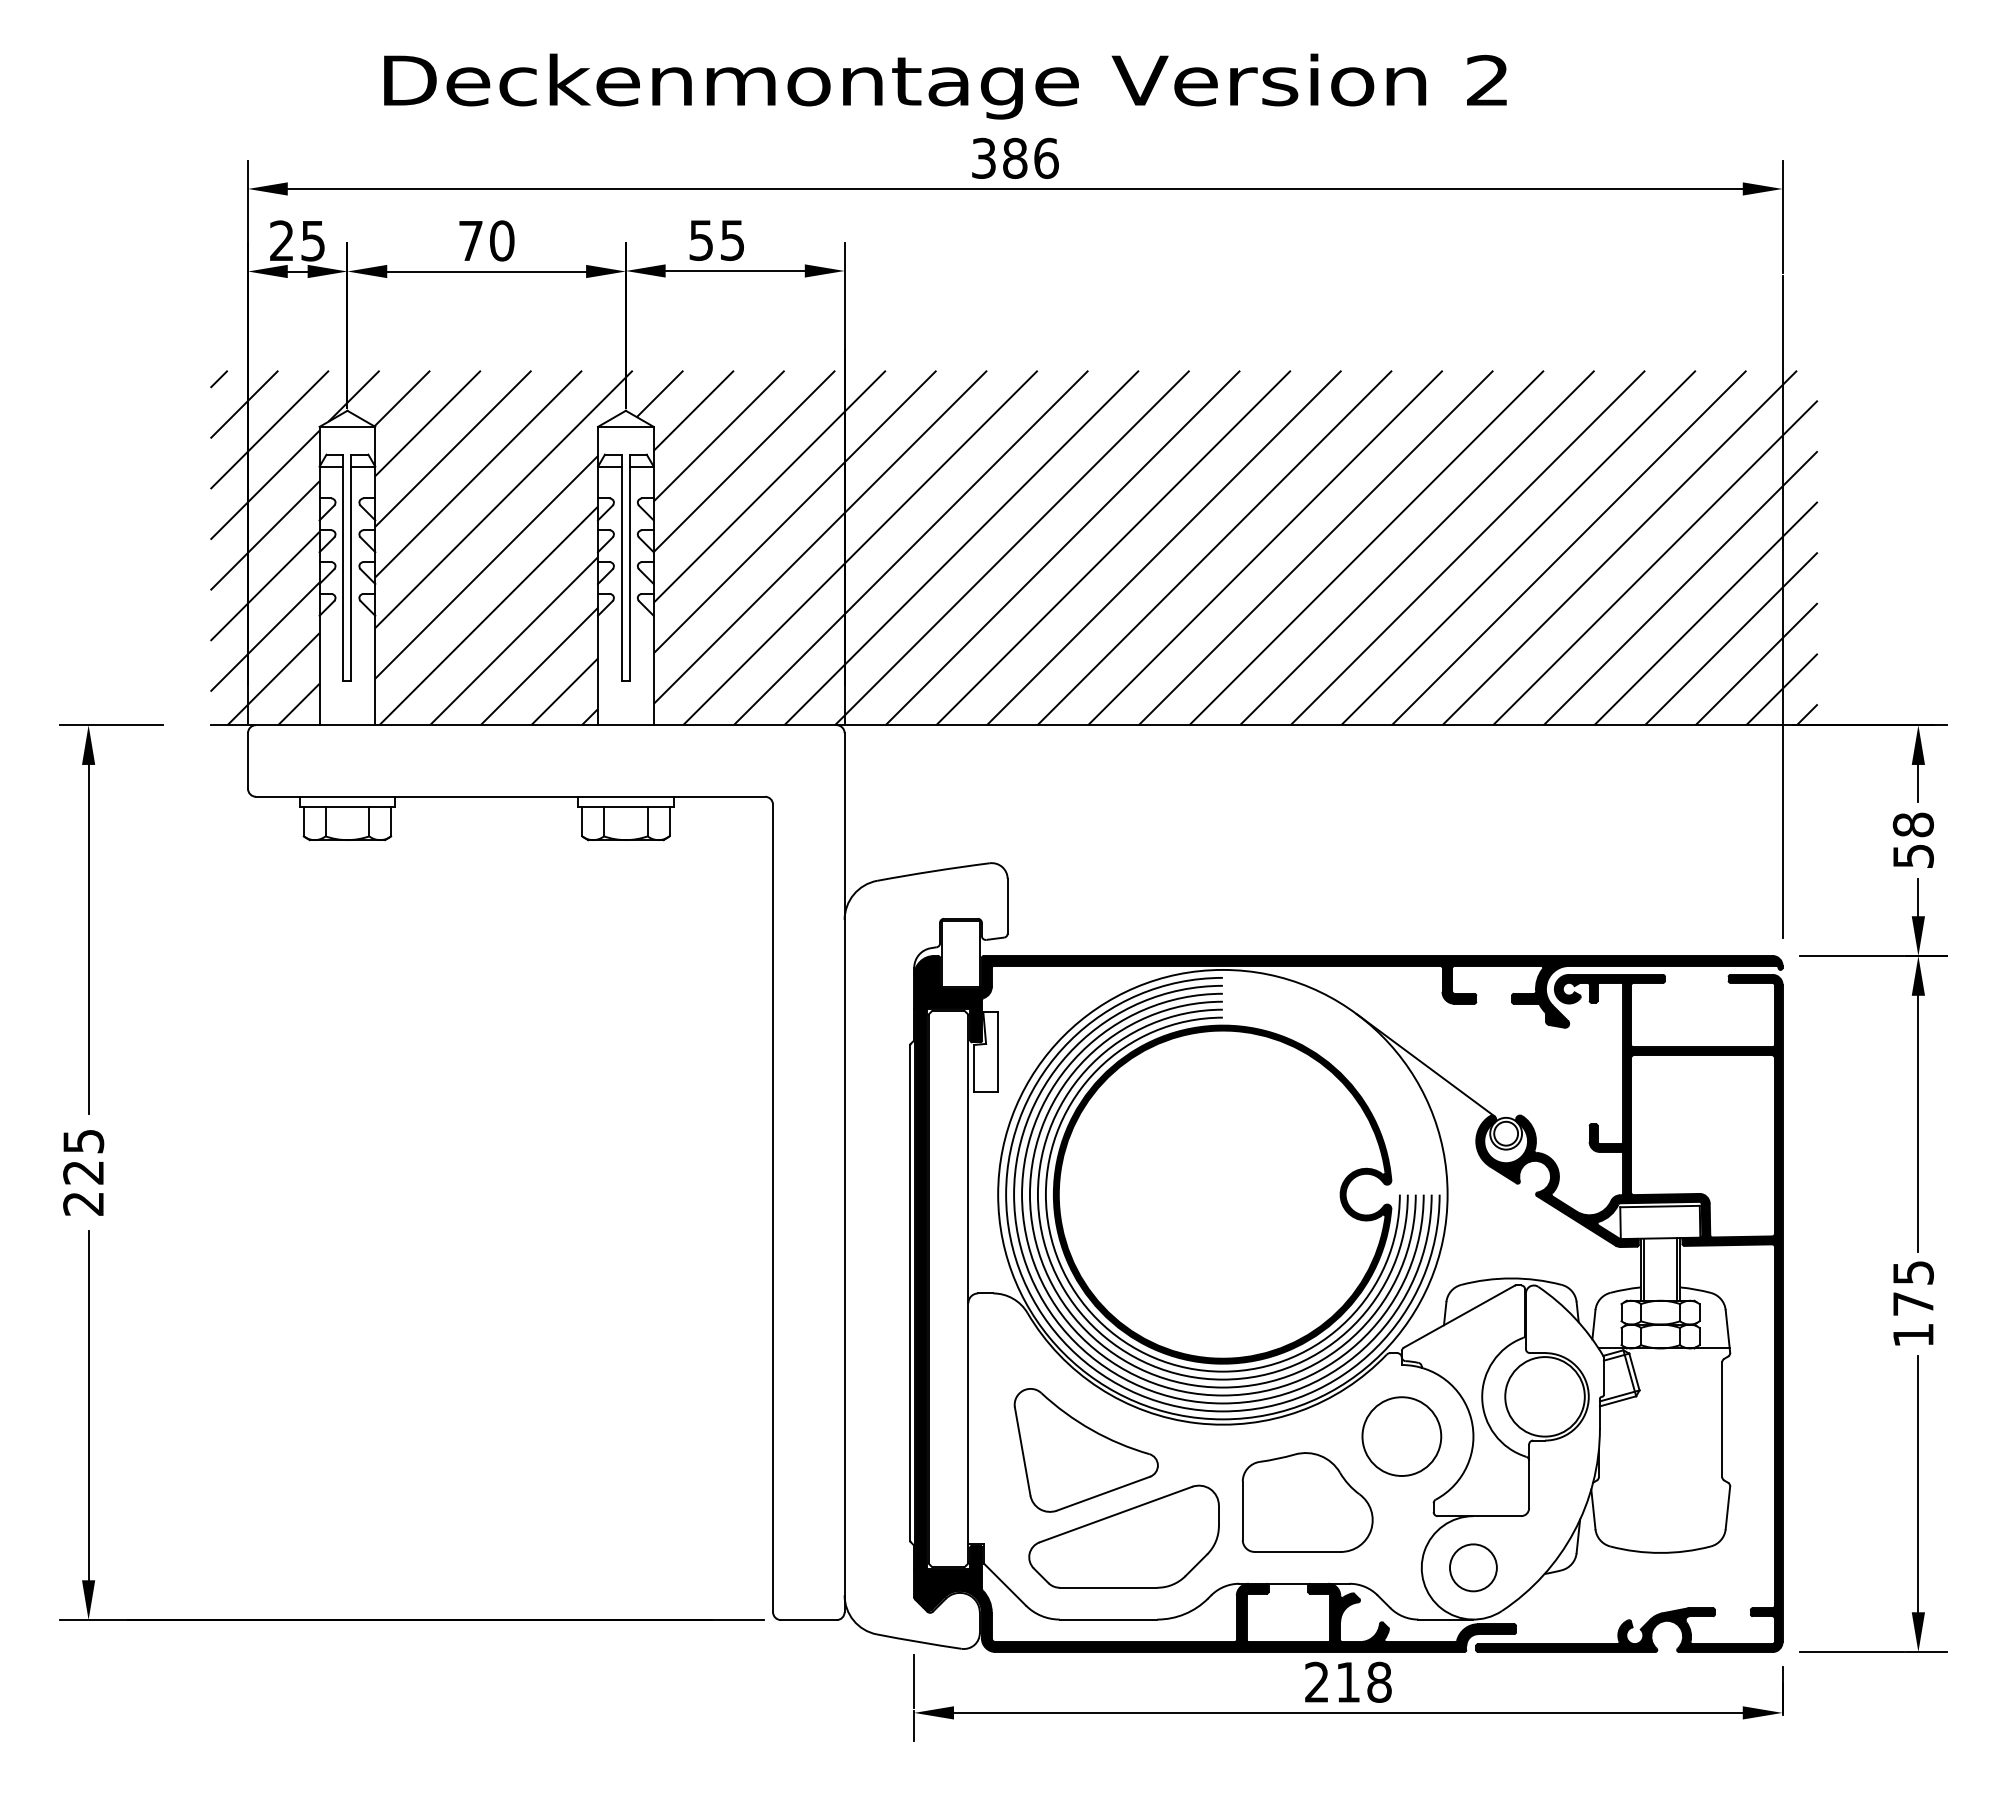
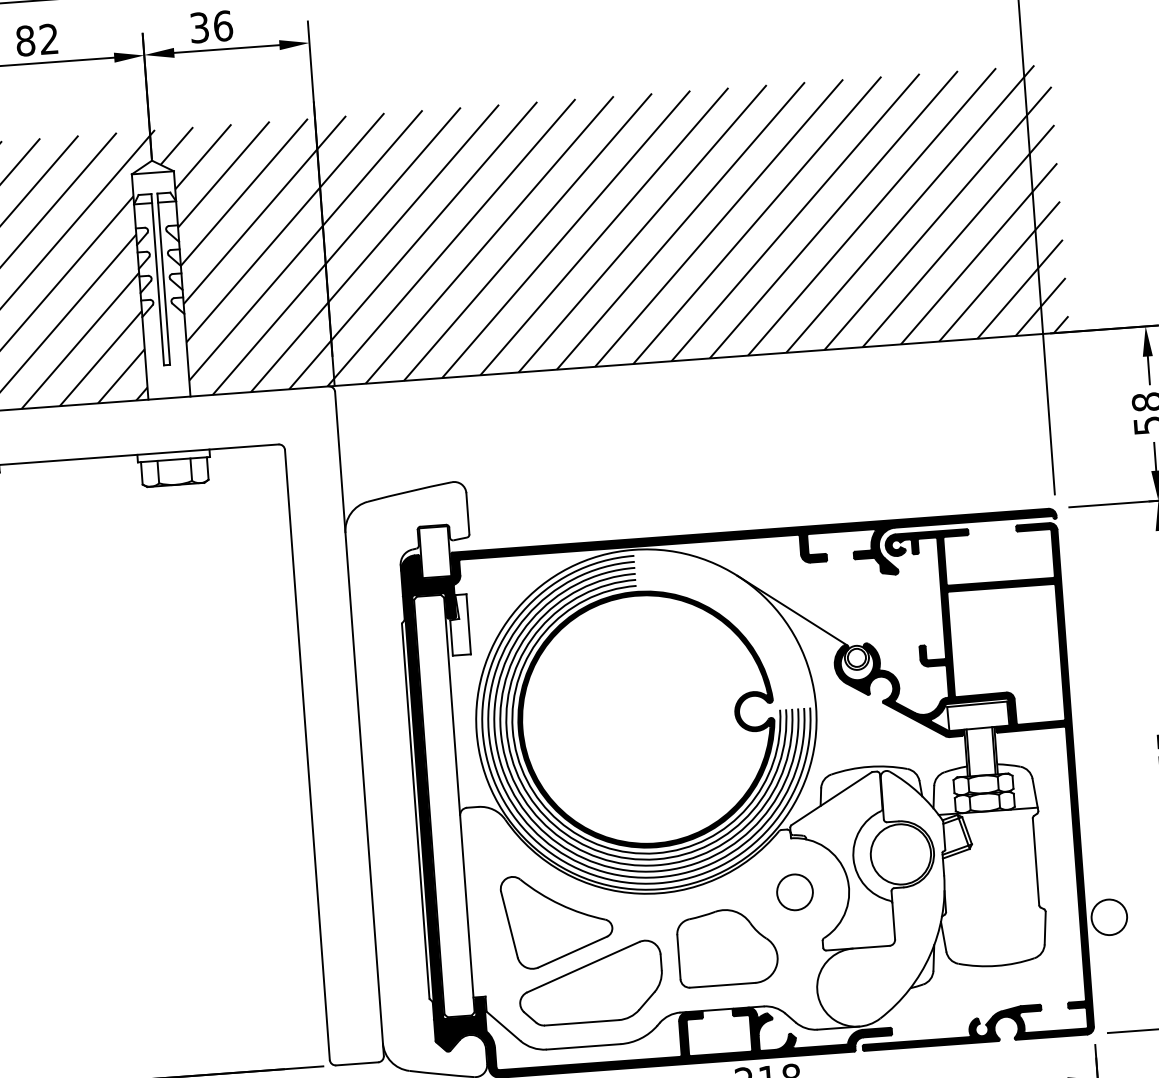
text: (717, 239) -> (211, 26), 55 -> 36
text: (486, 240) -> (37, 39), 70 -> 82
circle: (1401, 1436) -> (794, 892), size x0.6
circle: (1473, 1567) -> (1109, 917), moved

